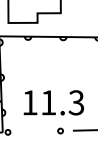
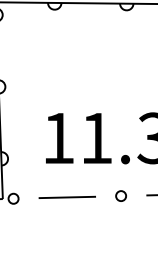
line: (34, 131) -> (67, 197), added

